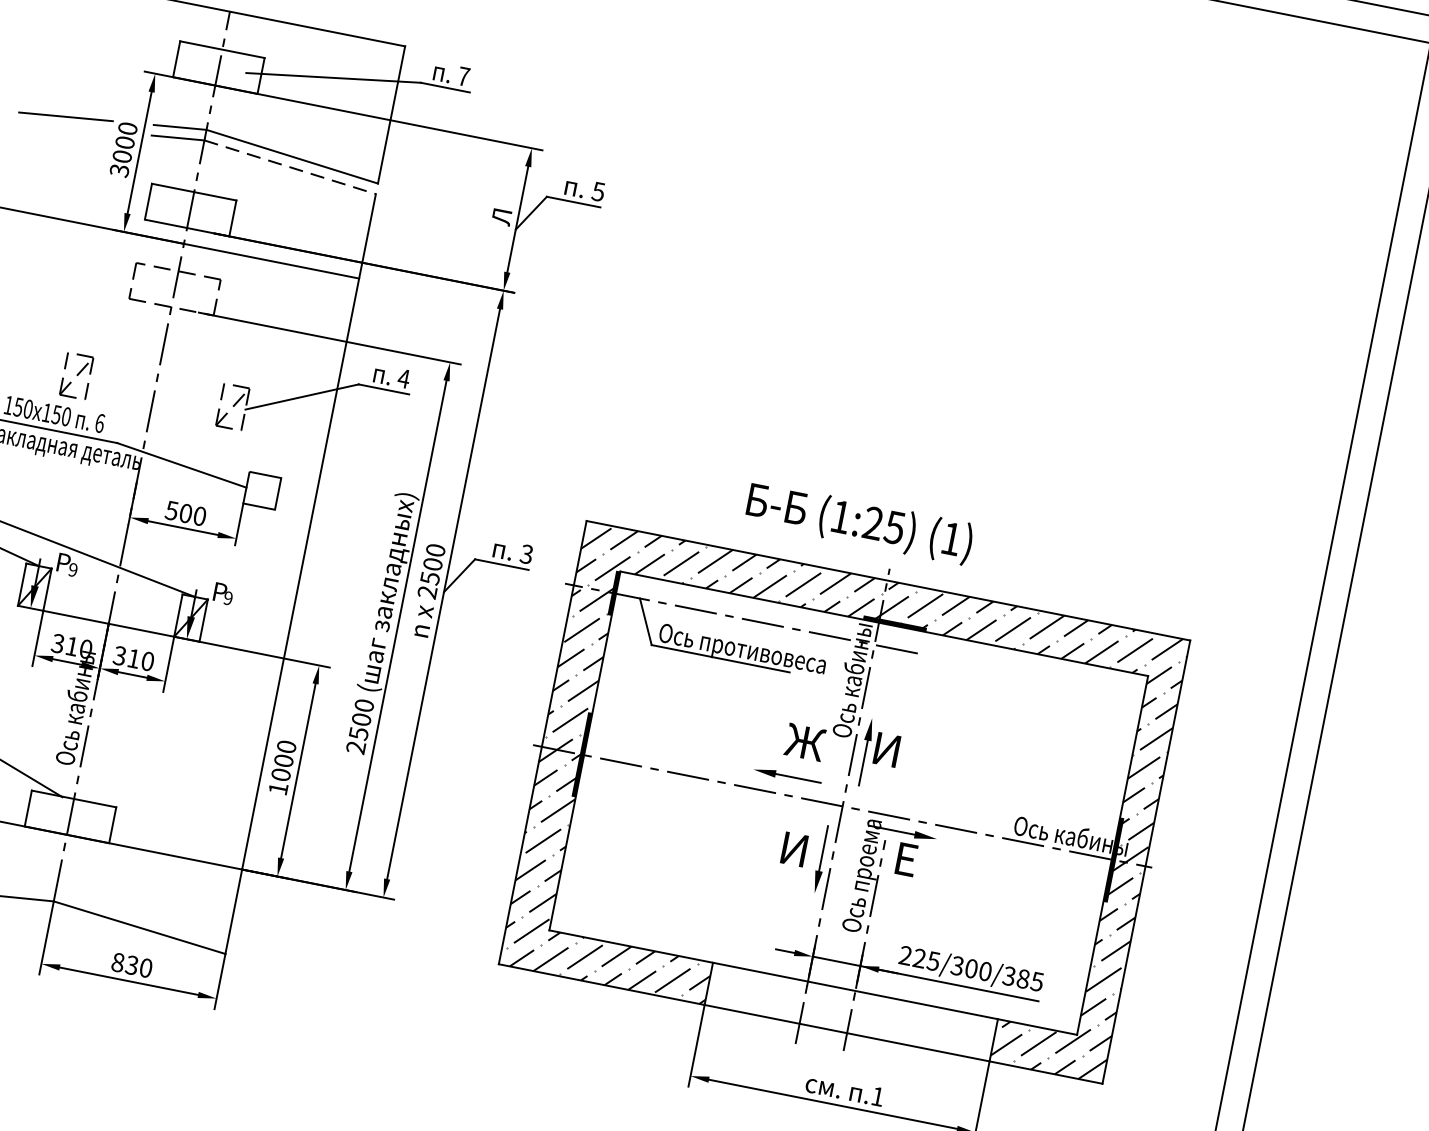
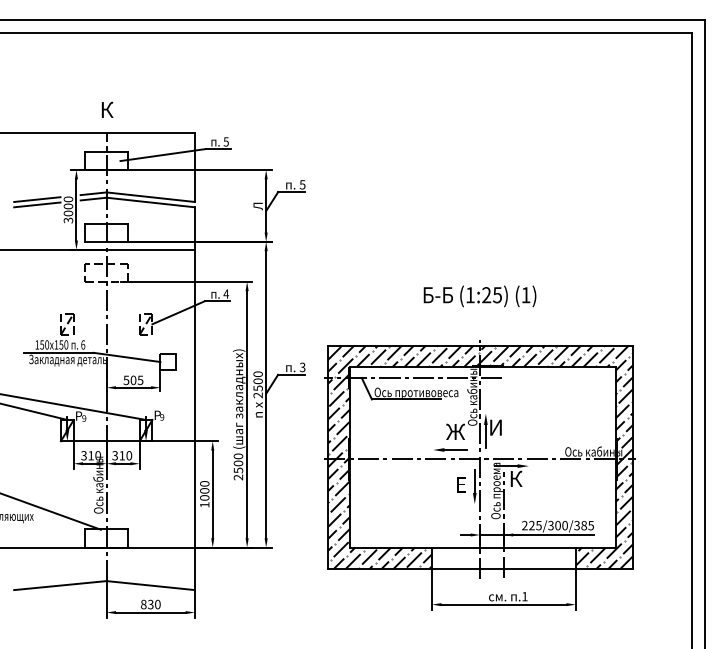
text: (462, 75) -> (225, 141), 7 -> 5
line: (64, 126) -> (37, 204), added
line: (291, 167) -> (151, 202), dashed -> solid
text: (200, 514) -> (140, 379), 500 -> 505
text: (858, 523) -> (479, 296), moved
text: (794, 848) -> (460, 484), И -> Е
text: (907, 858) -> (516, 478), Е -> К

